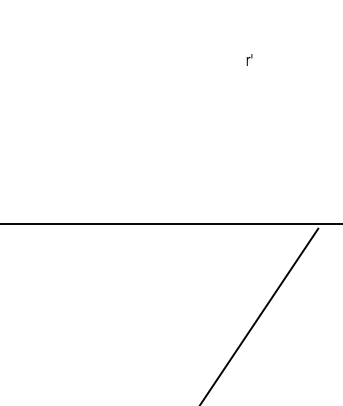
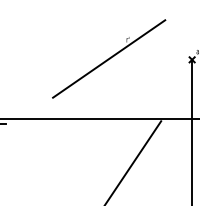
line: (211, 98) -> (109, 58), added

